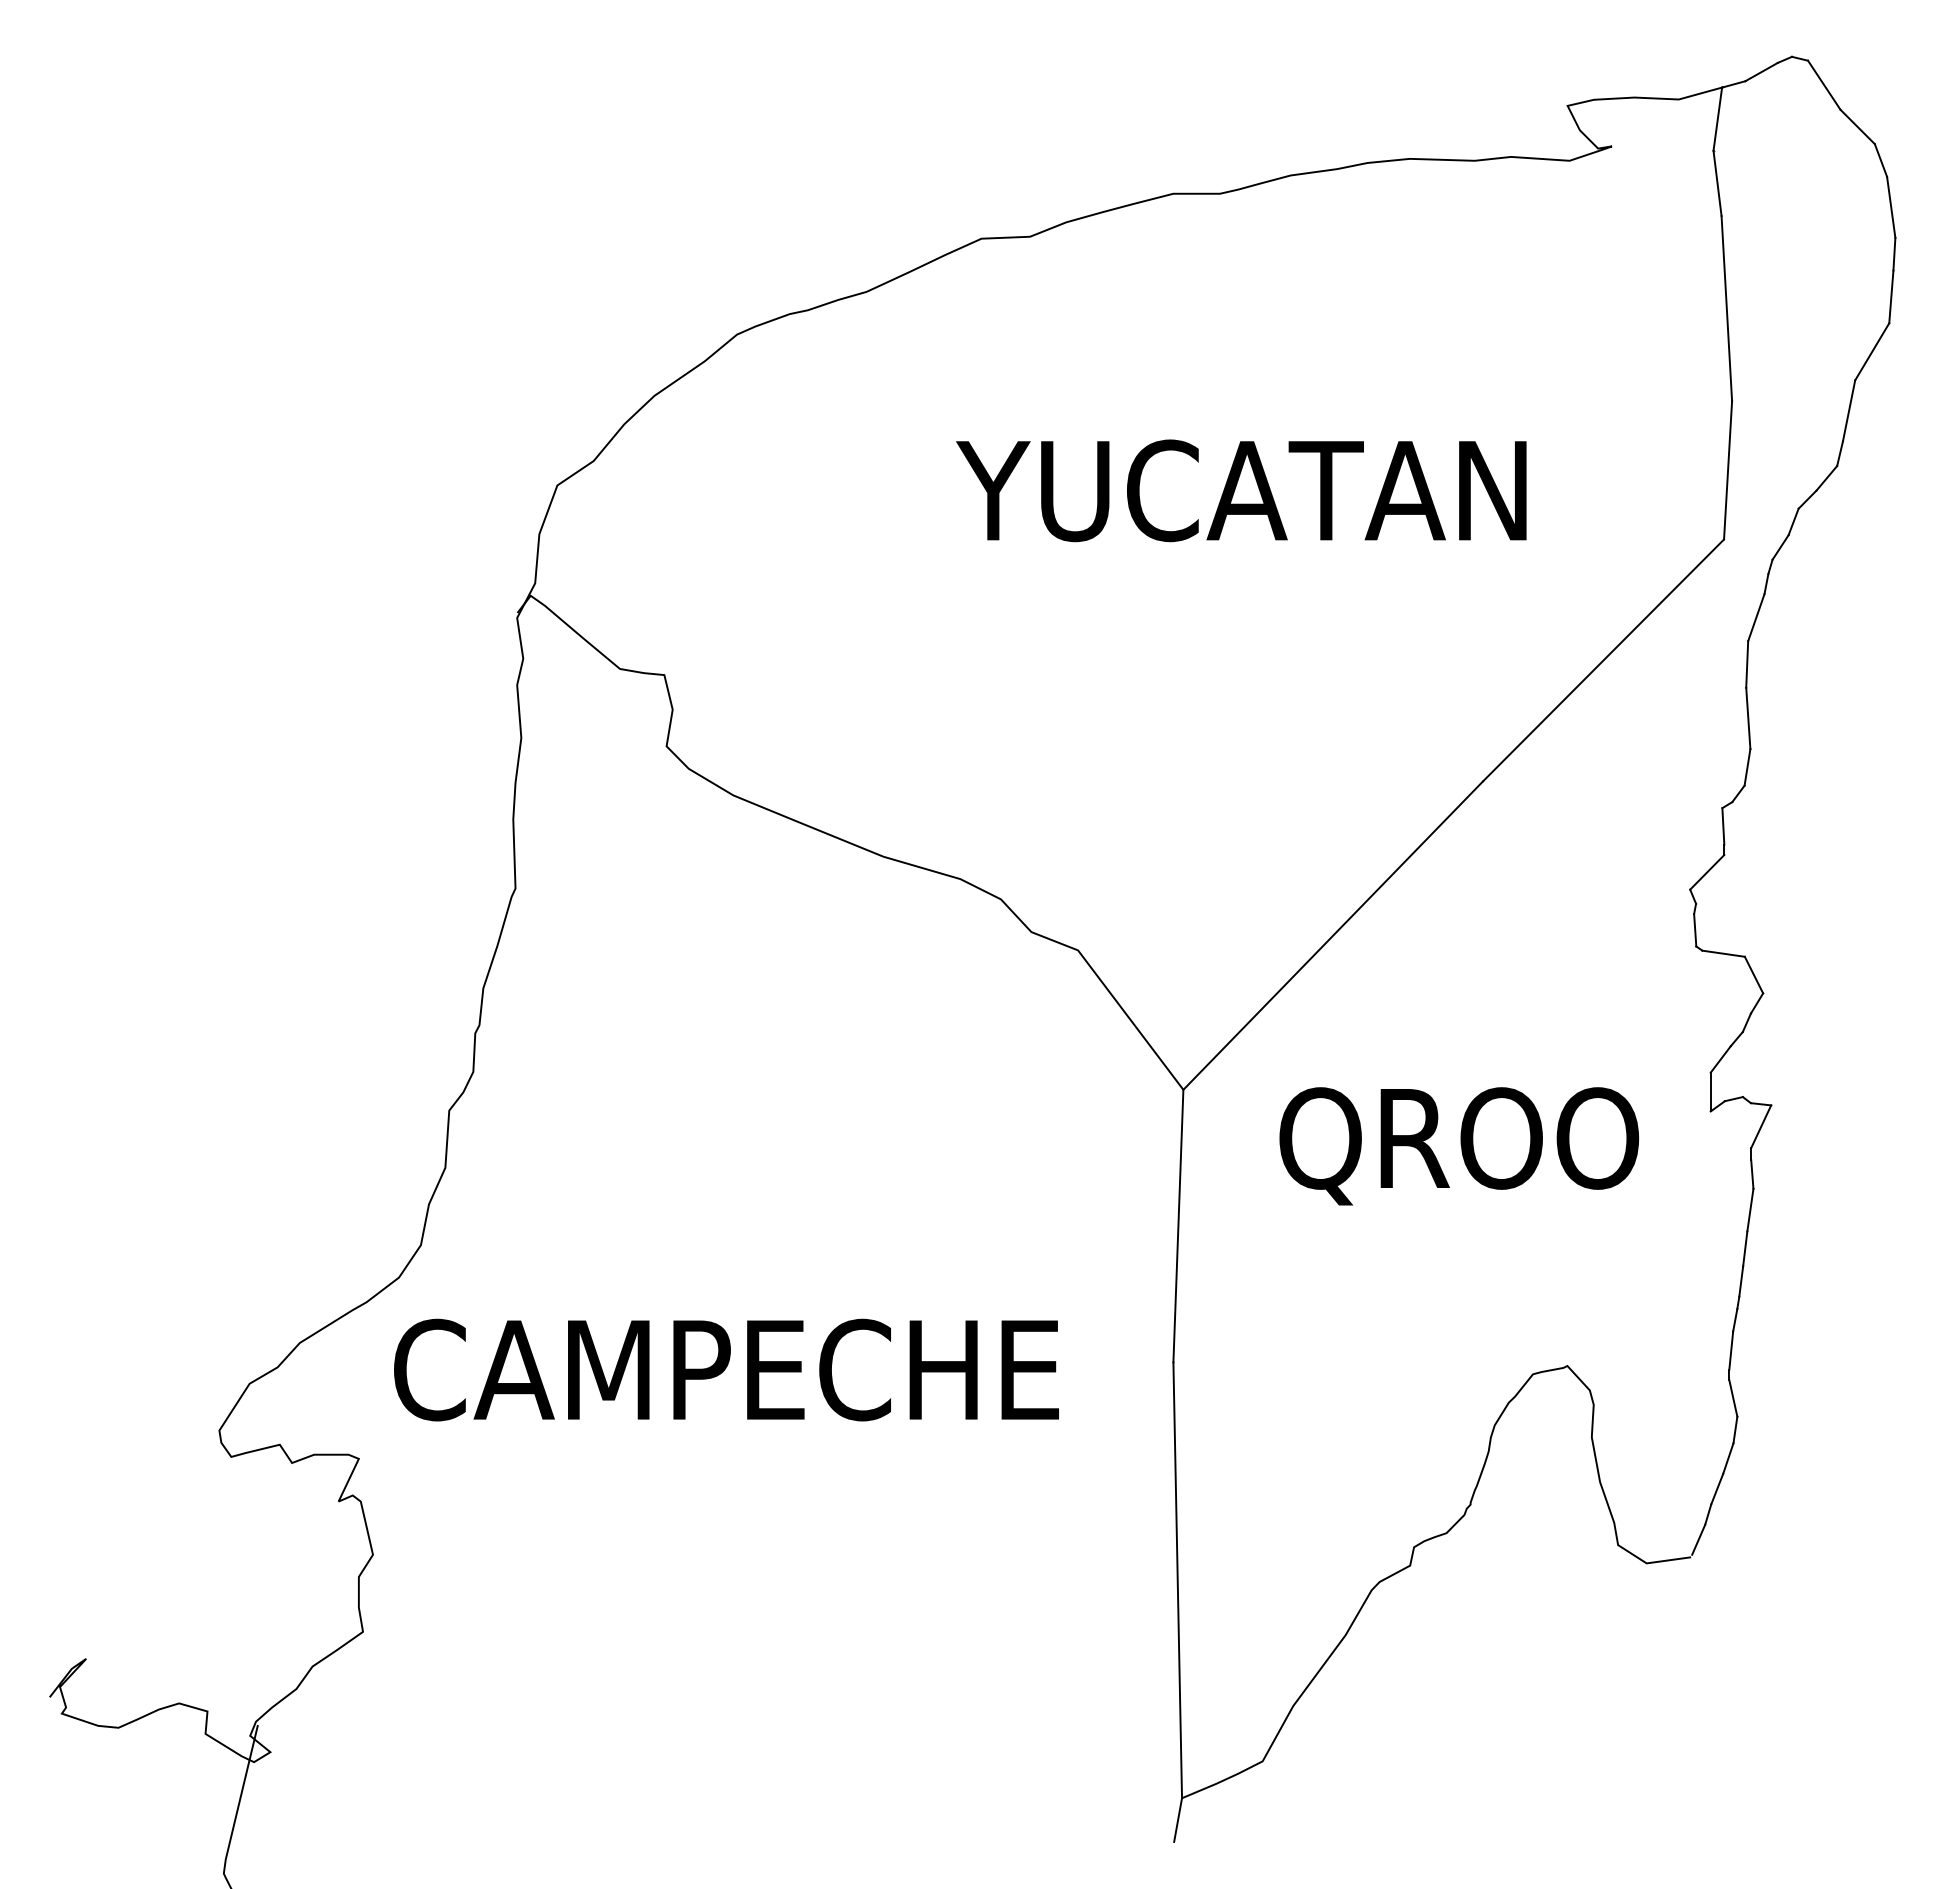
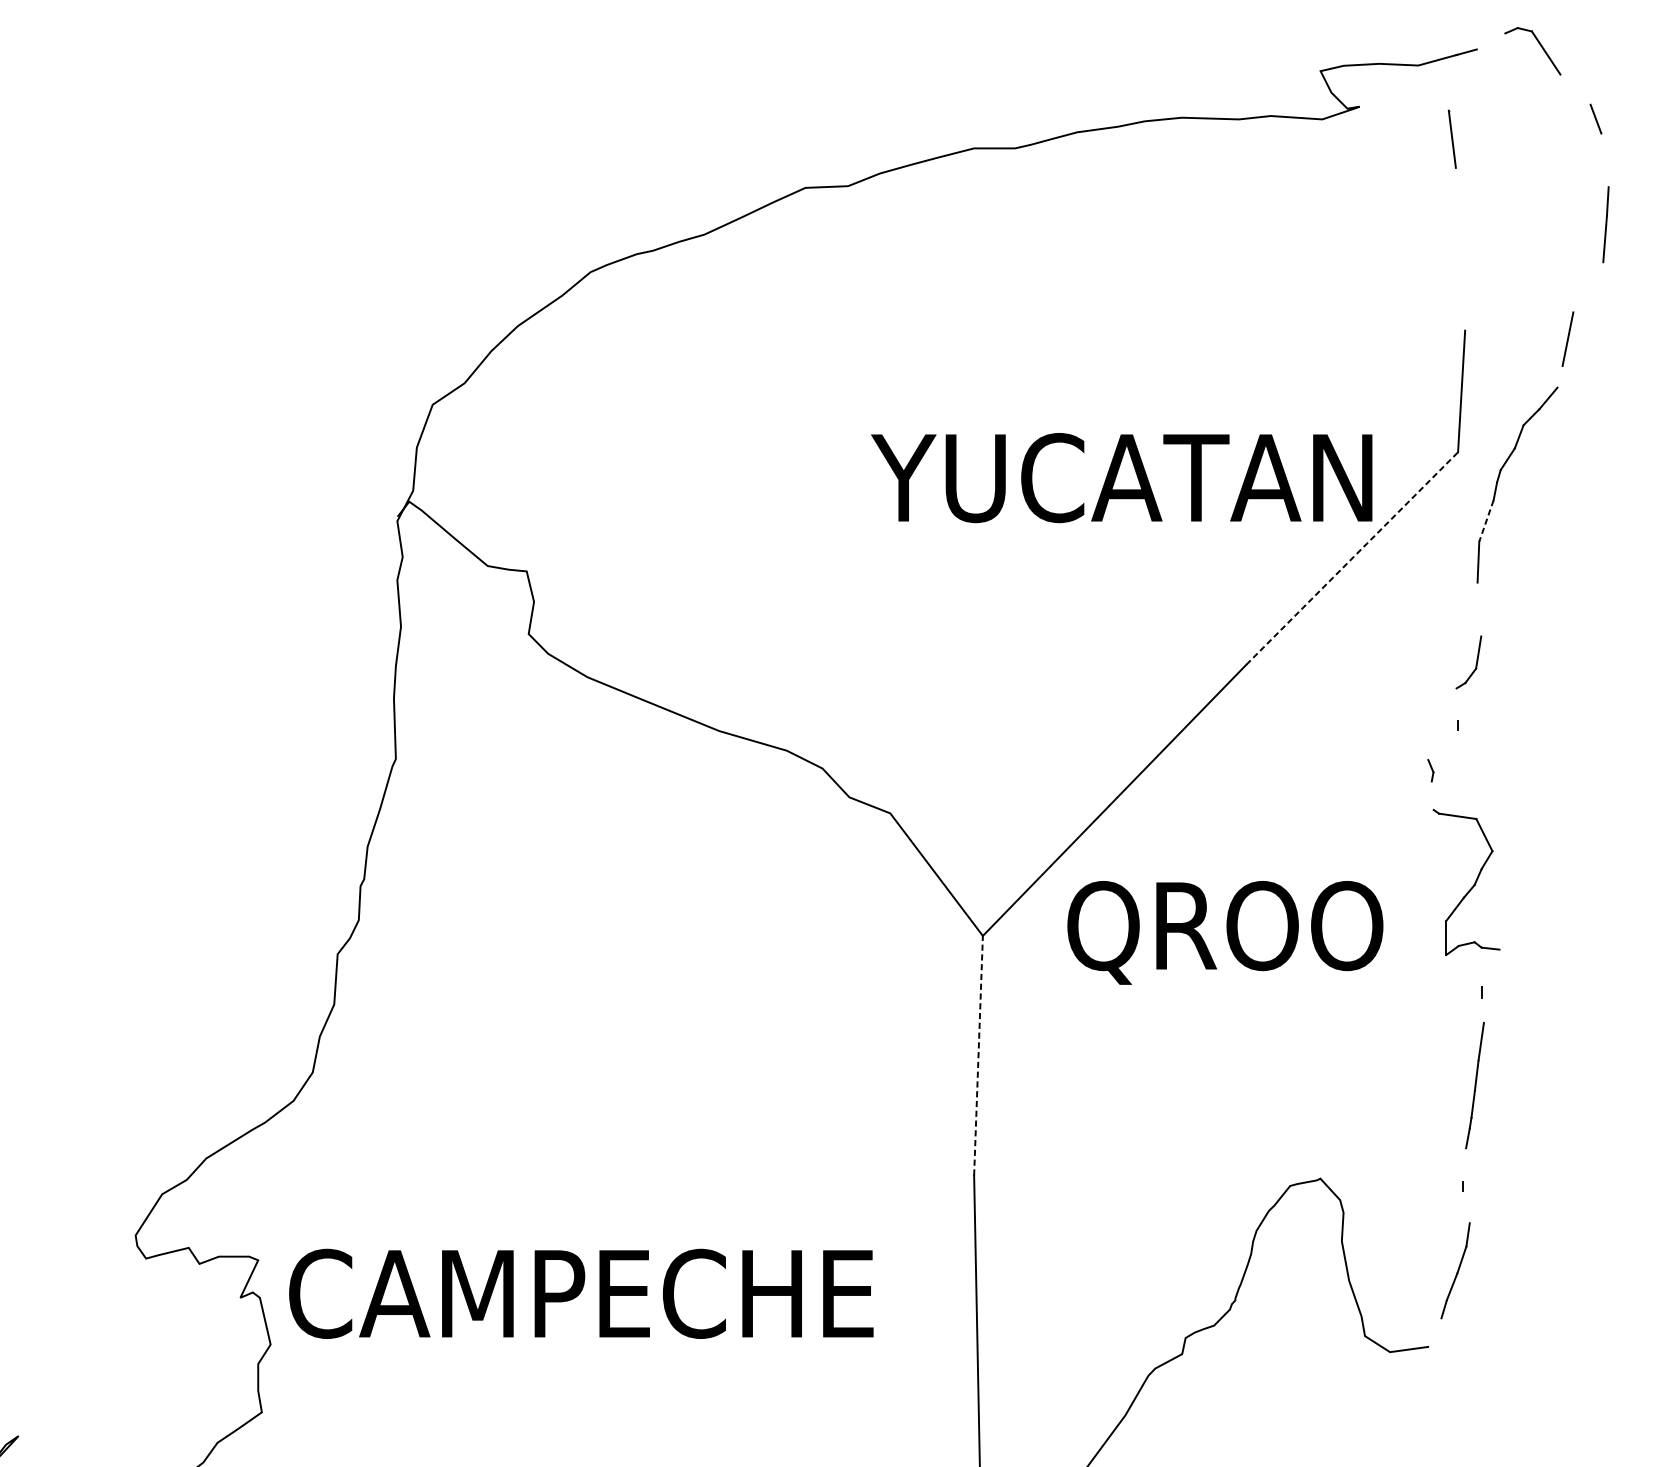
line: (1761, 71) -> (1491, 40), removed
line: (1717, 118) -> (1452, 82), removed
line: (1857, 126) -> (1575, 89), removed
line: (1891, 206) -> (1605, 159), removed
line: (1726, 308) -> (1460, 249), removed
line: (1872, 351) -> (1588, 287), removed
line: (1839, 453) -> (1559, 376), removed
text: (1241, 490) -> (1121, 477), moved
line: (1756, 617) -> (1486, 520), solid -> dashed
line: (1603, 660) -> (1352, 558), solid -> dashed
line: (1748, 718) -> (1479, 609), removed
line: (1723, 826) -> (1457, 704), removed
line: (1707, 872) -> (1443, 744), removed
line: (1695, 930) -> (1432, 795), removed
line: (1761, 1126) -> (1491, 968), removed
text: (1459, 1146) -> (1225, 933), moved
line: (1752, 1174) -> (1483, 1010), removed
line: (1178, 1225) -> (978, 1055), solid -> dashed
line: (1731, 1350) -> (1464, 1165), removed
text: (726, 1369) -> (581, 1293), moved
line: (1733, 1398) -> (1466, 1207), removed
line: (1698, 1539) -> (1435, 1331), removed

